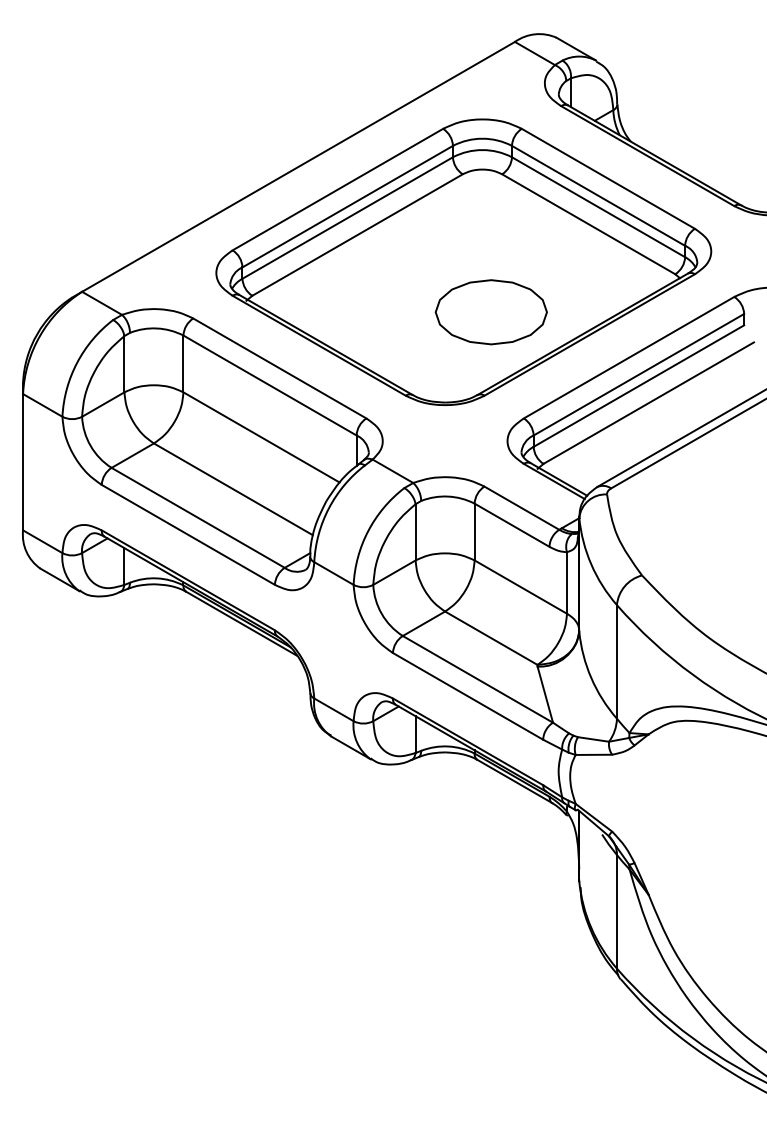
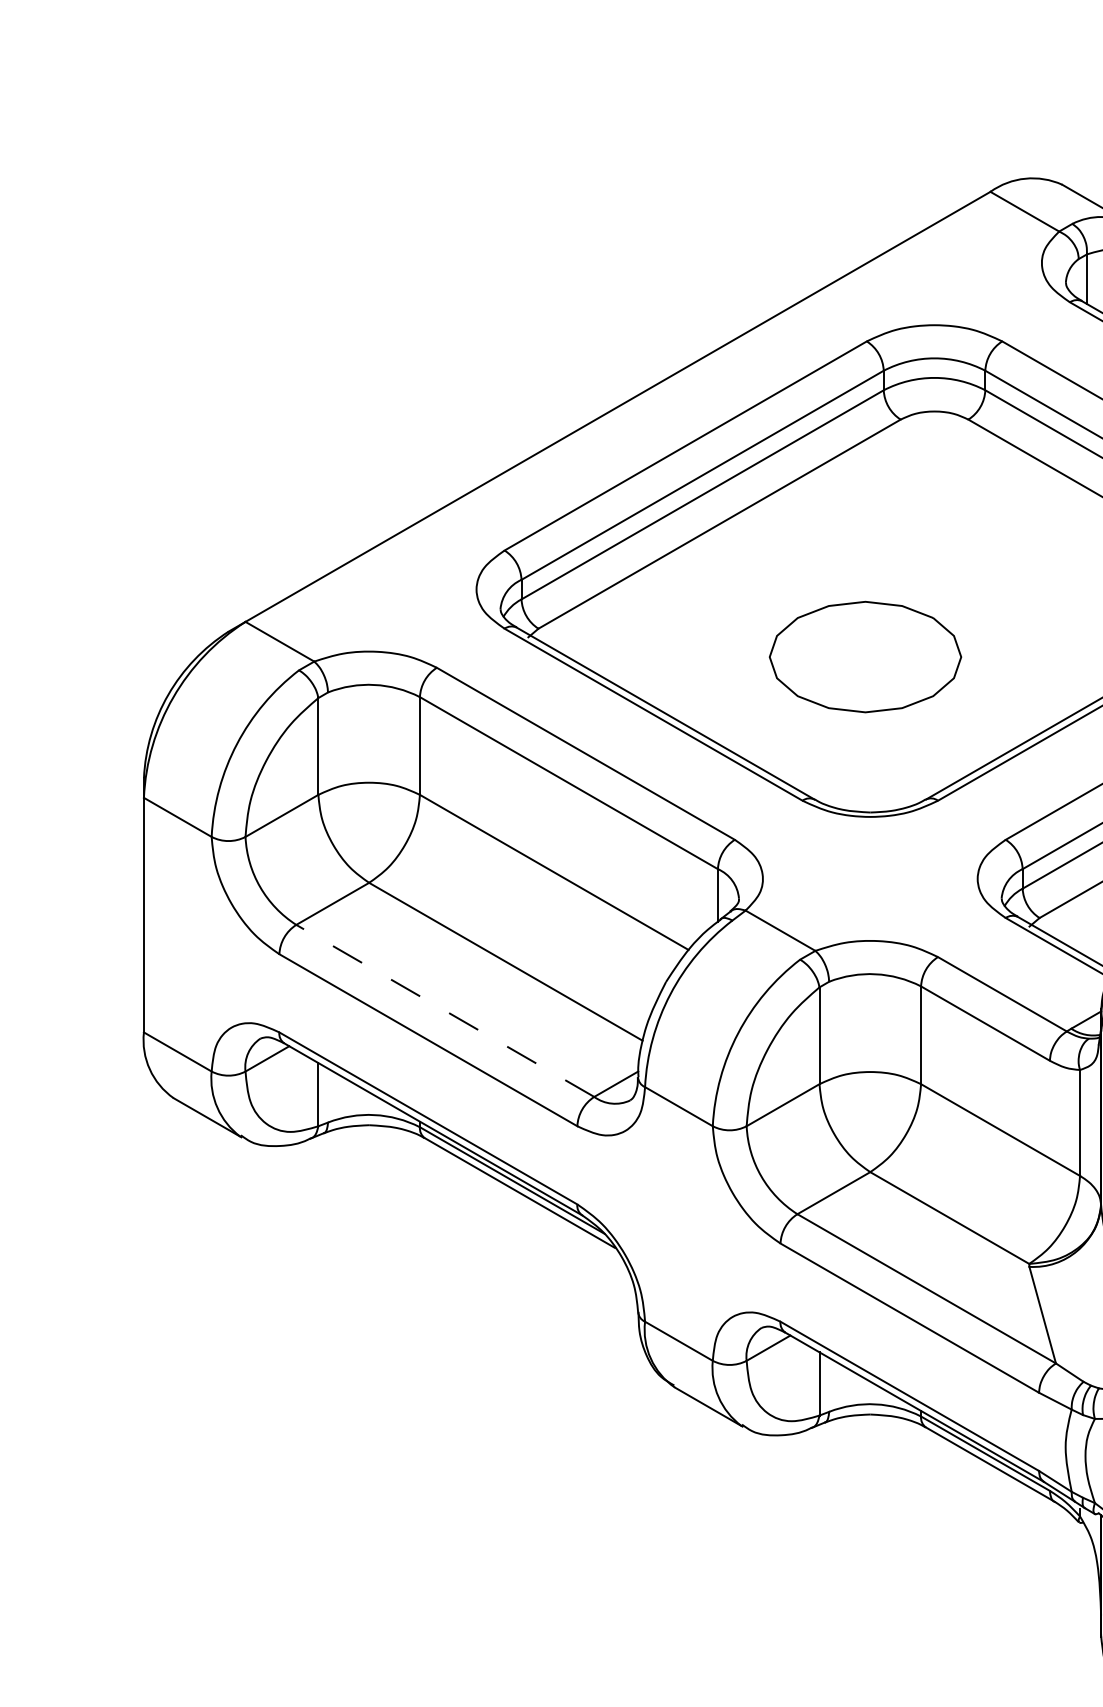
part: (490, 312) -> (864, 657), moved
line: (198, 517) -> (445, 1010), solid -> dashed

